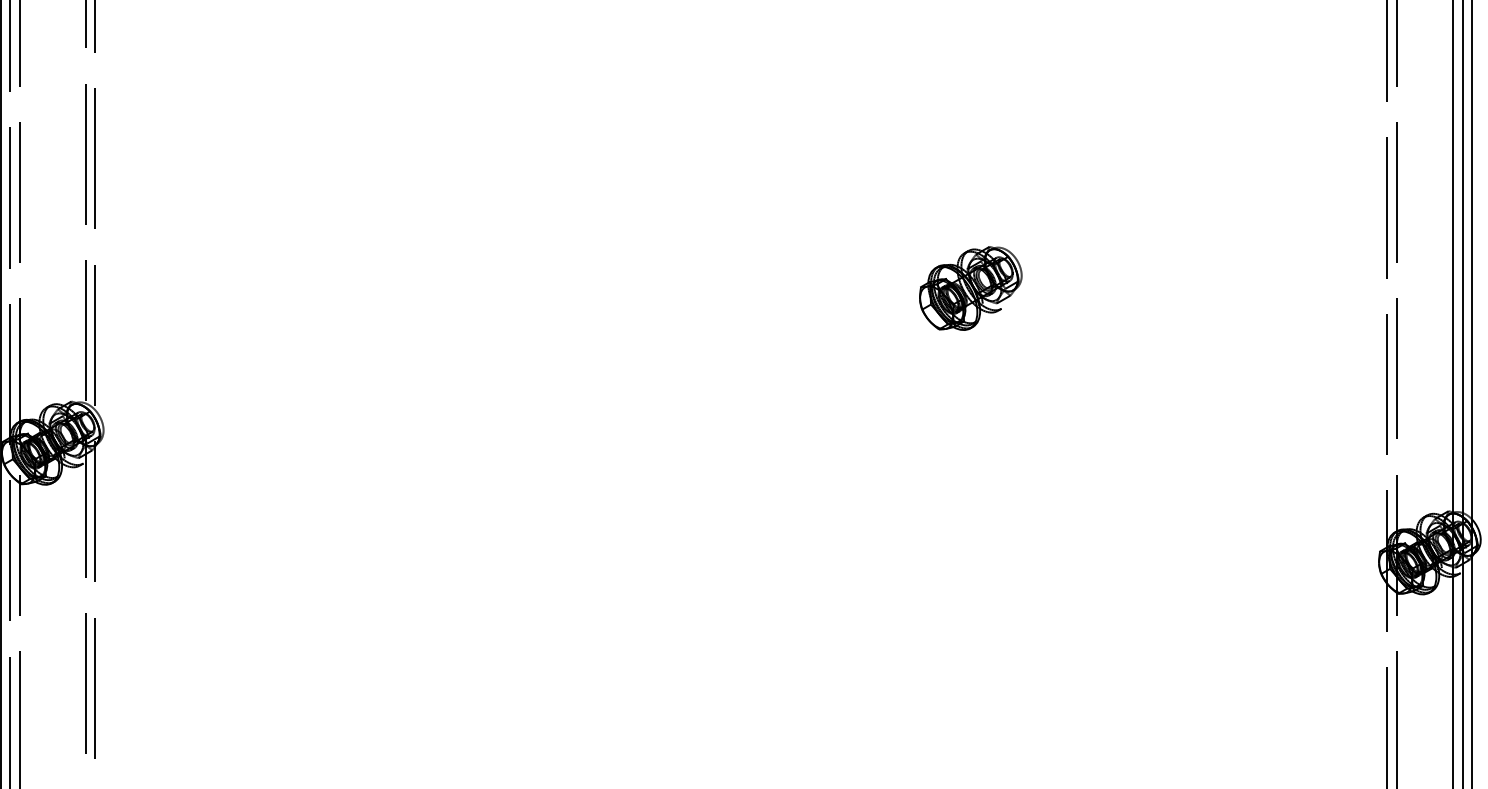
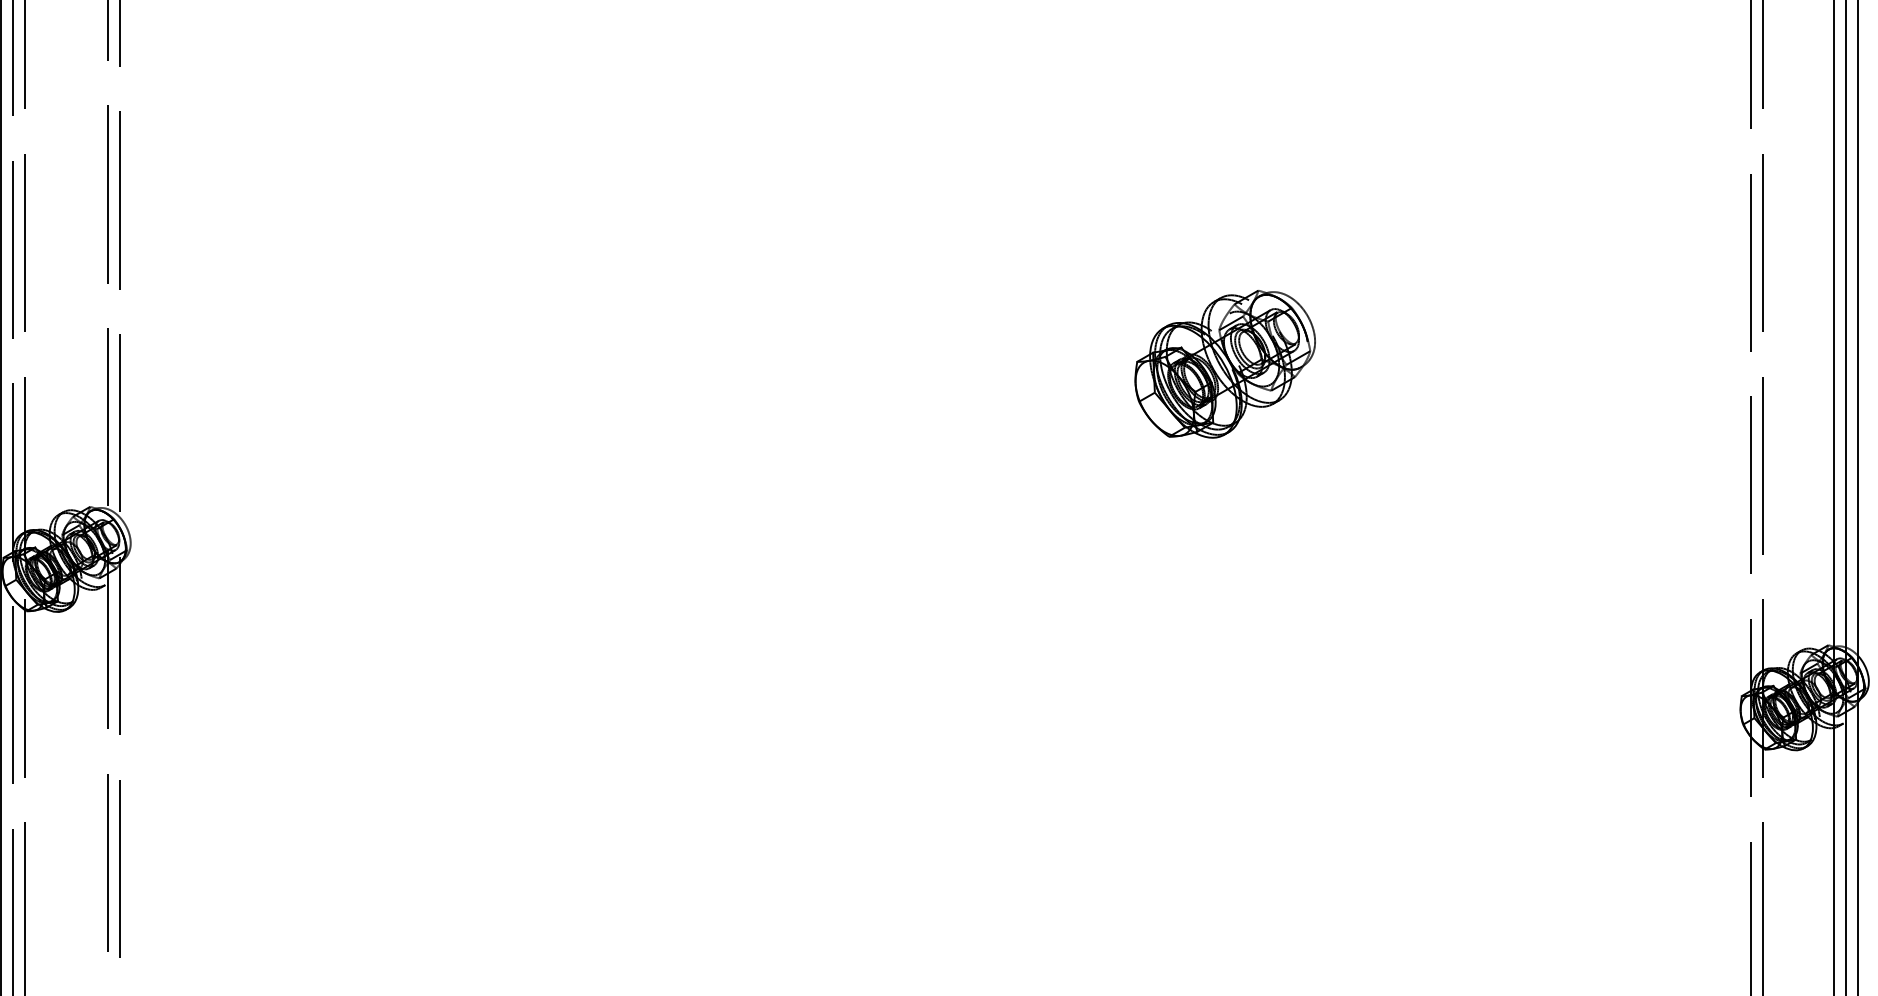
part: (970, 287) -> (1225, 363), size x1.4

